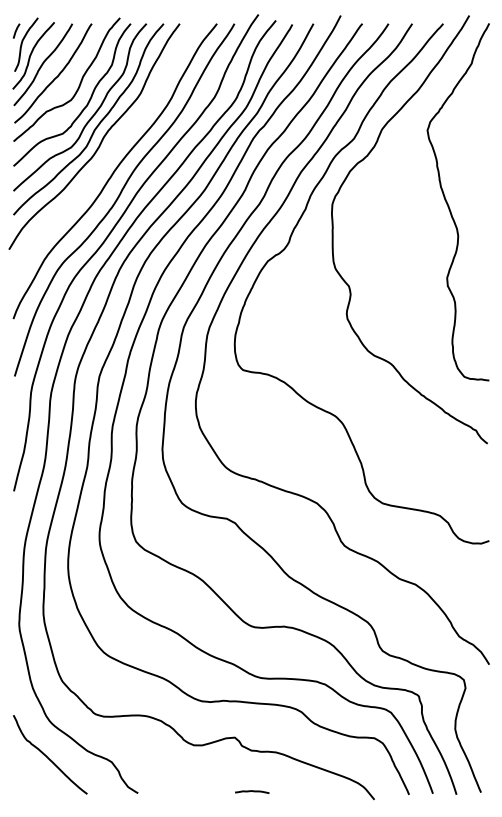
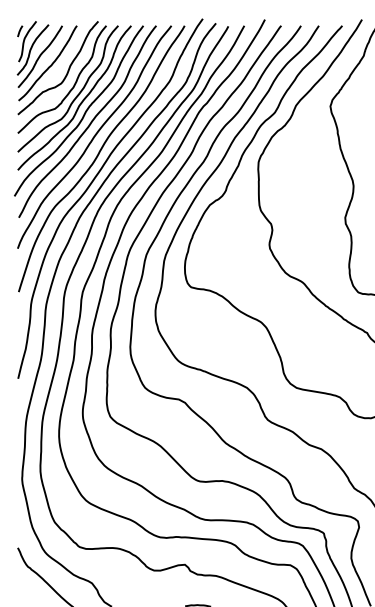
curve: (108, 153) -> (89, 123), added

